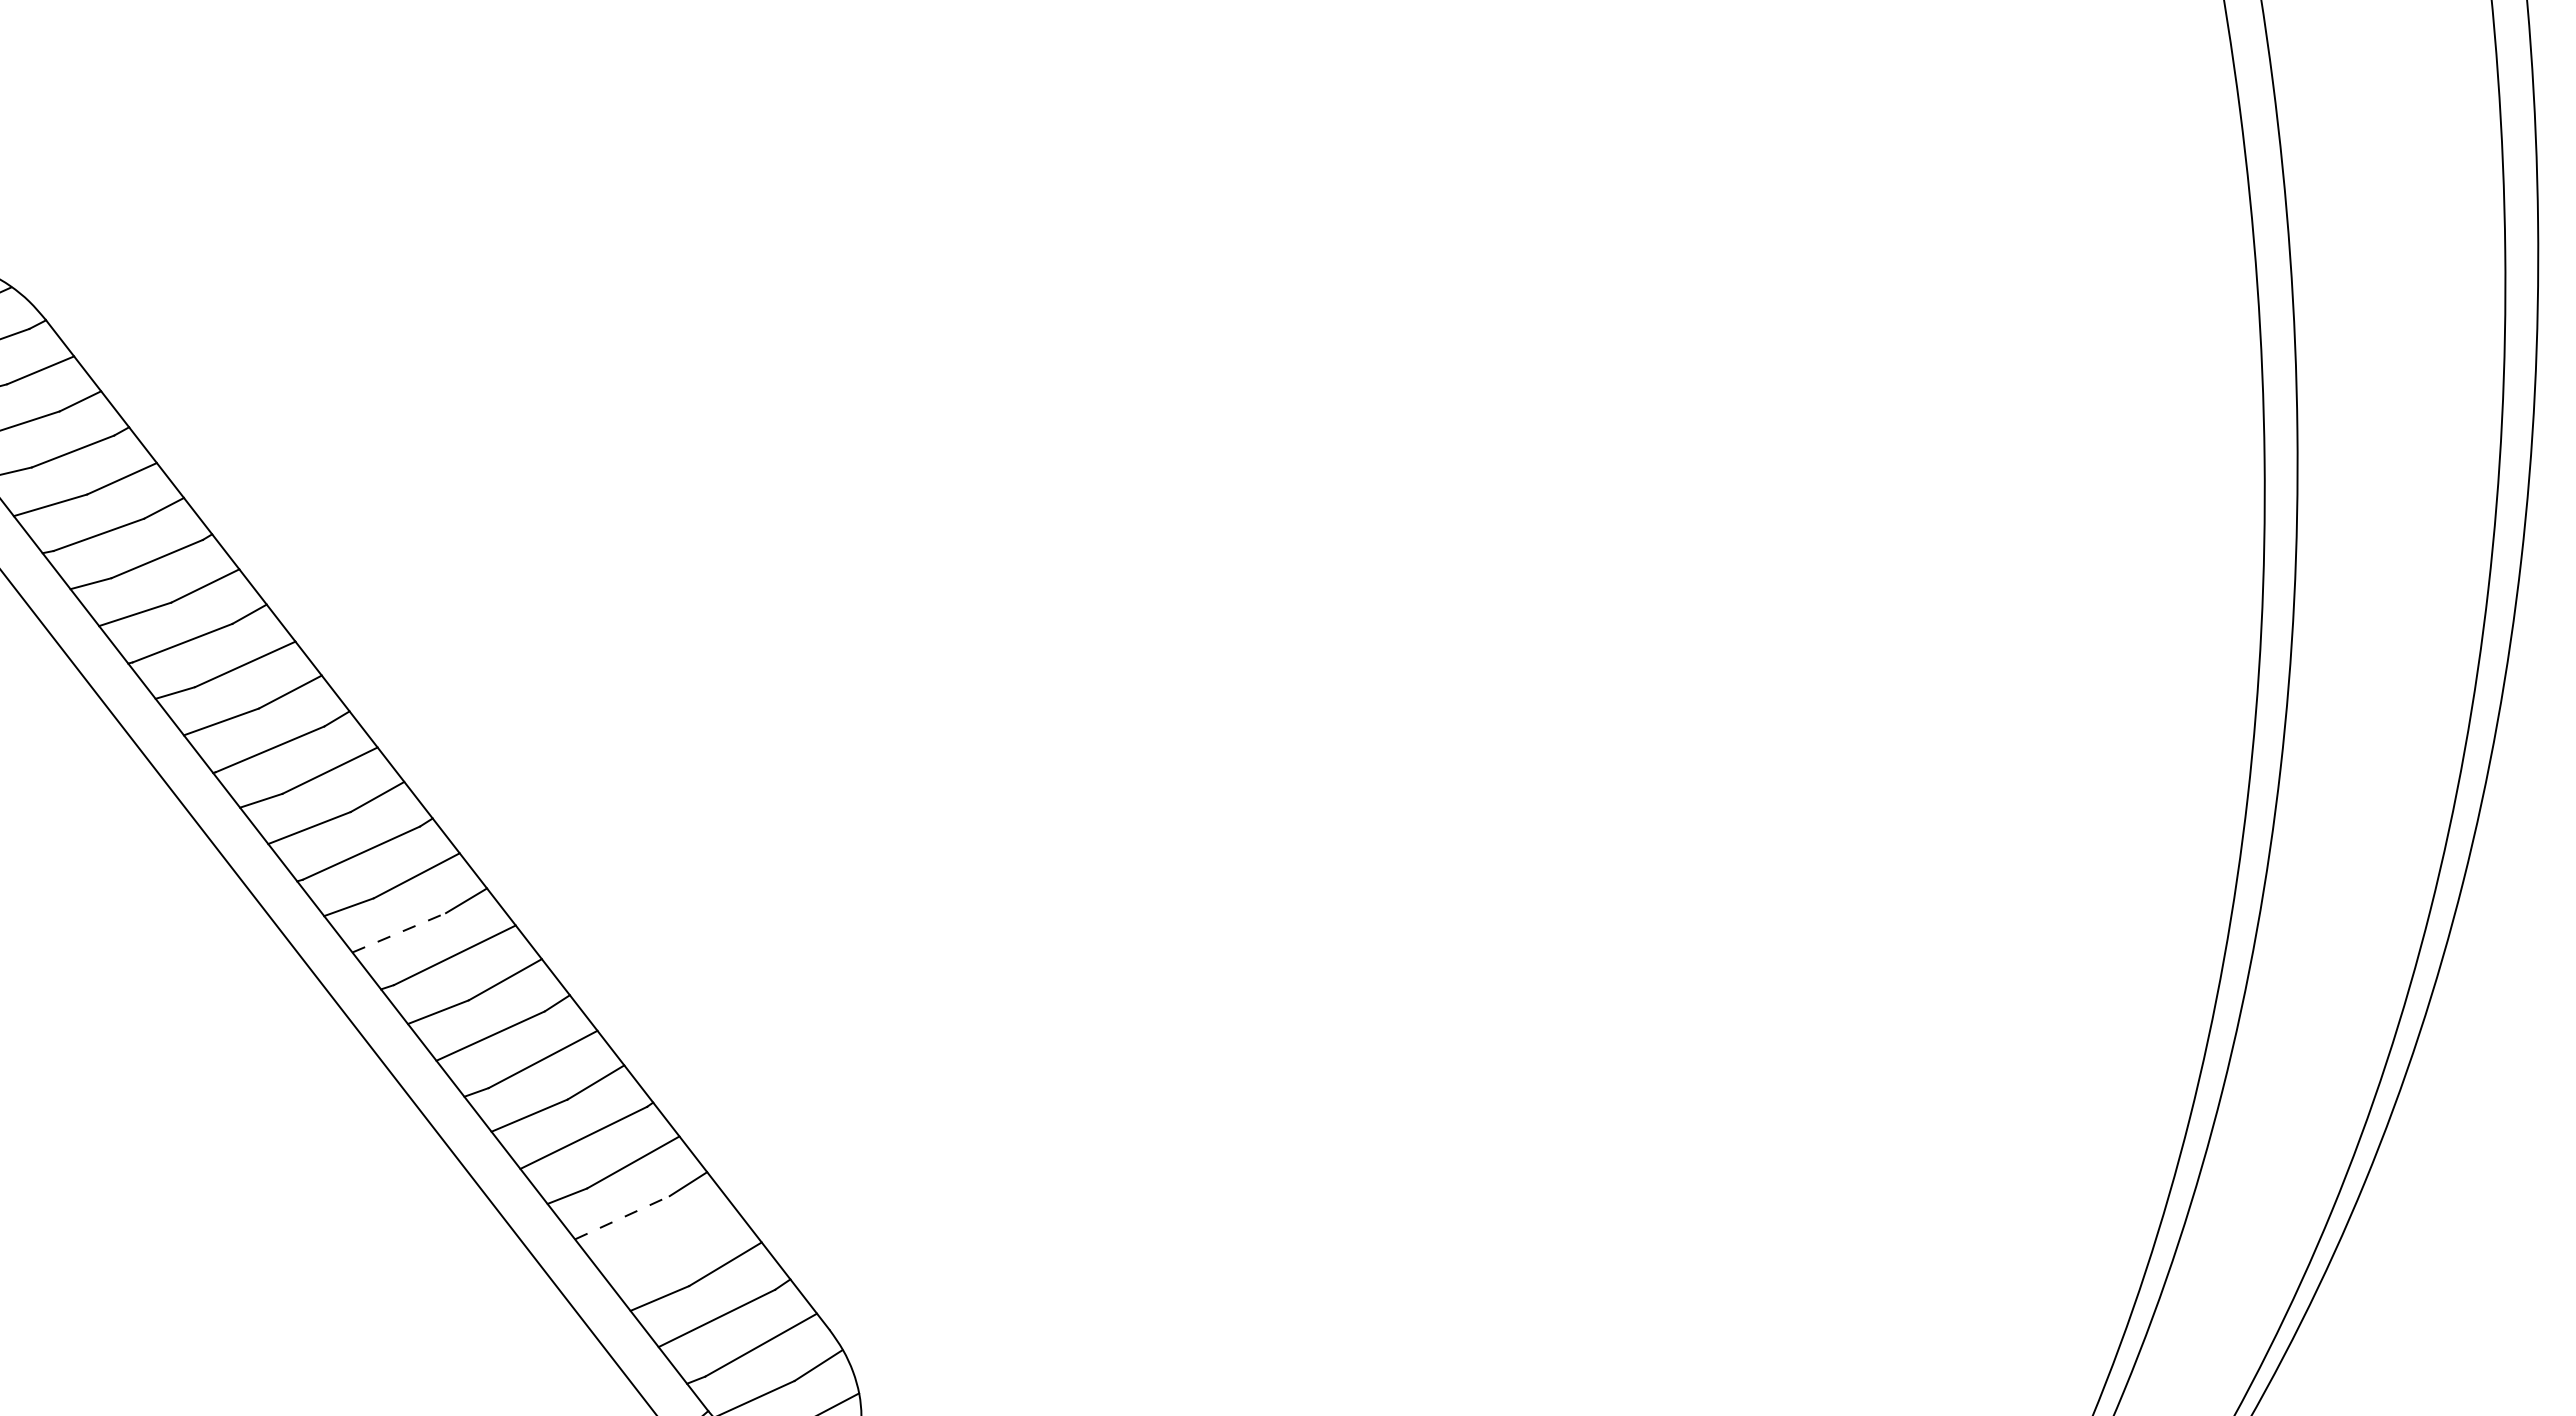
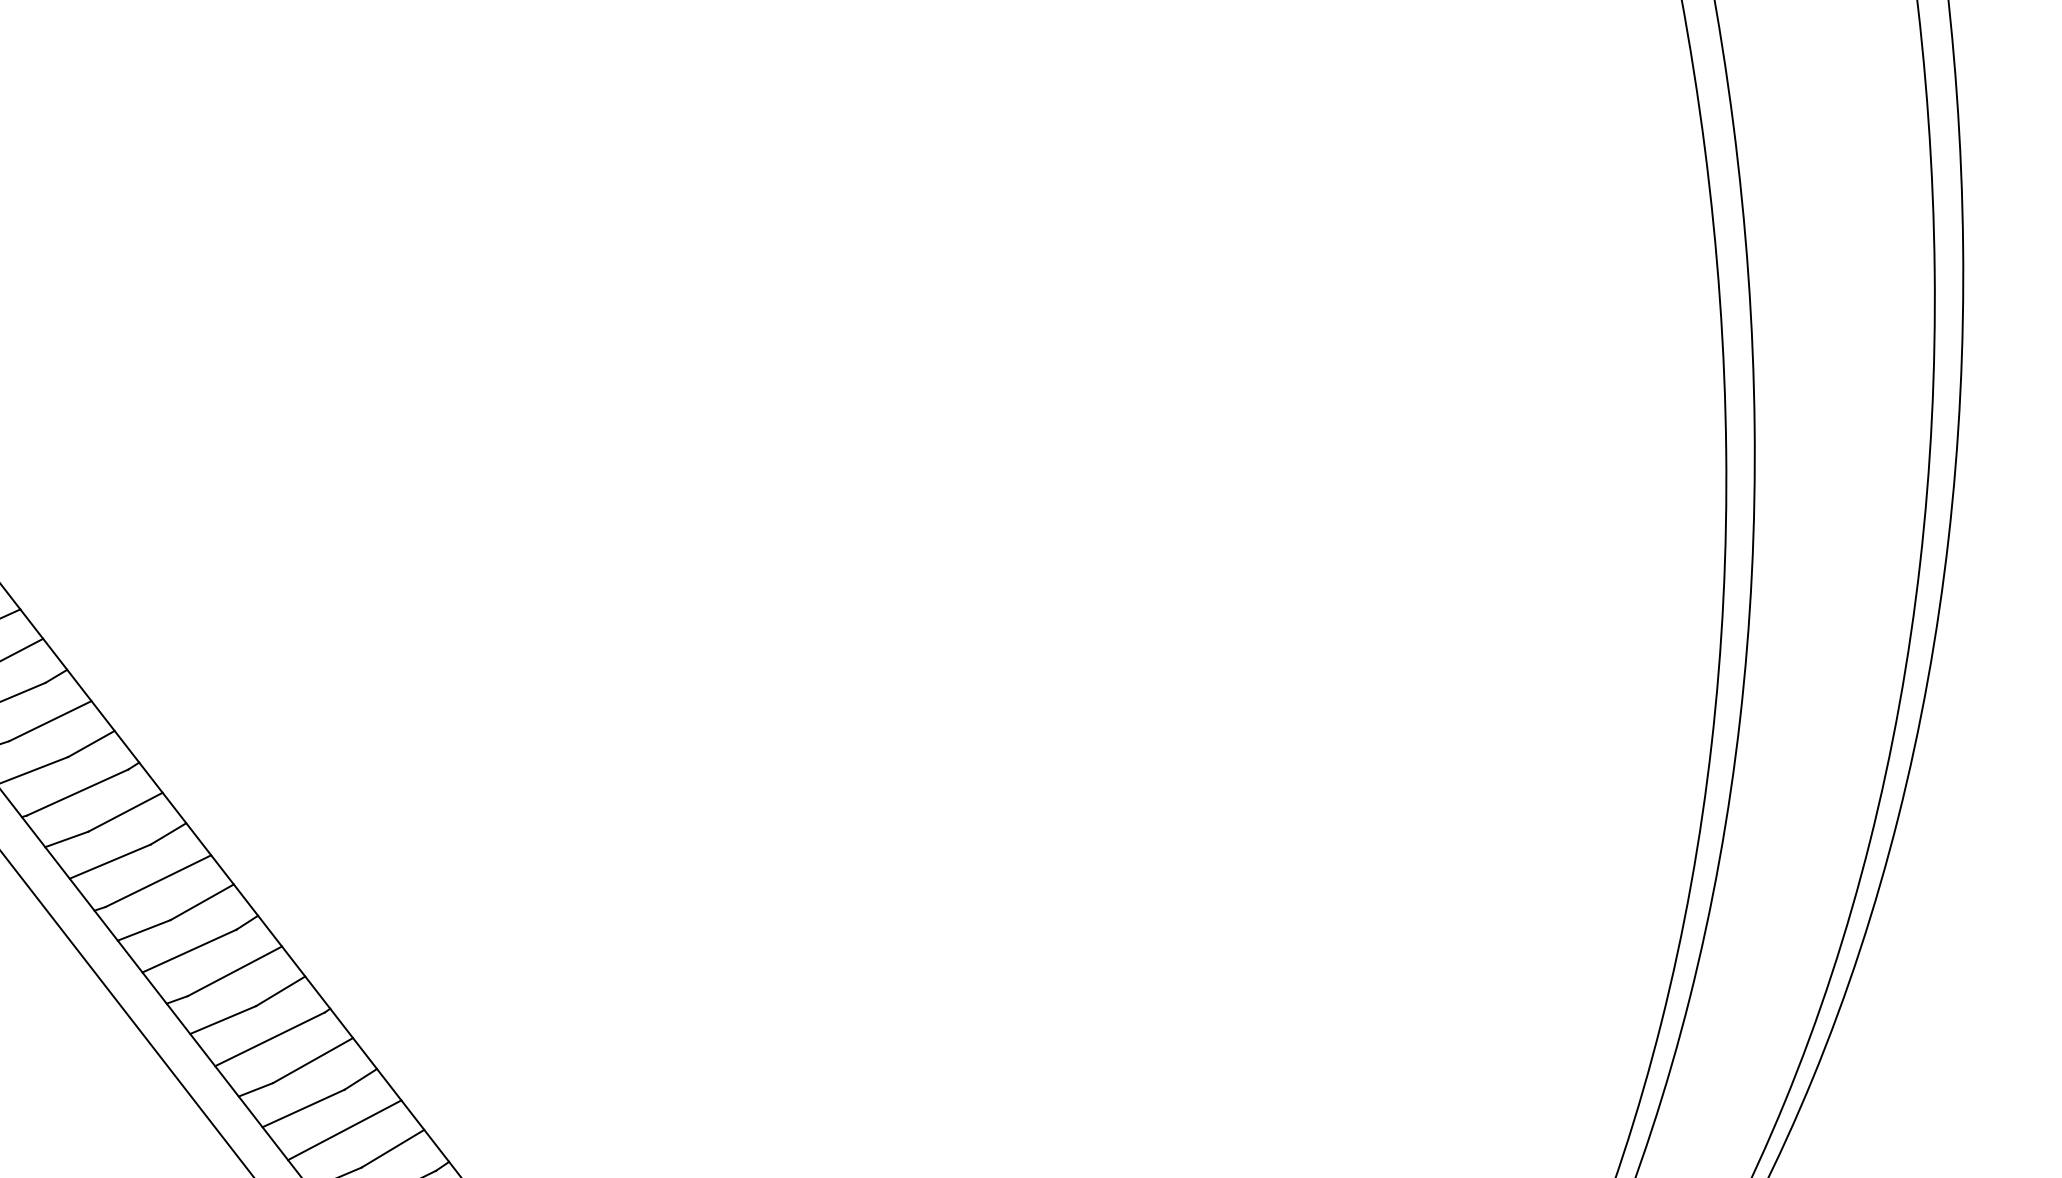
line: (399, 932) -> (110, 861), dashed -> solid
line: (622, 1217) -> (303, 1108), dashed -> solid
line: (669, 1242) -> (344, 1129), added

